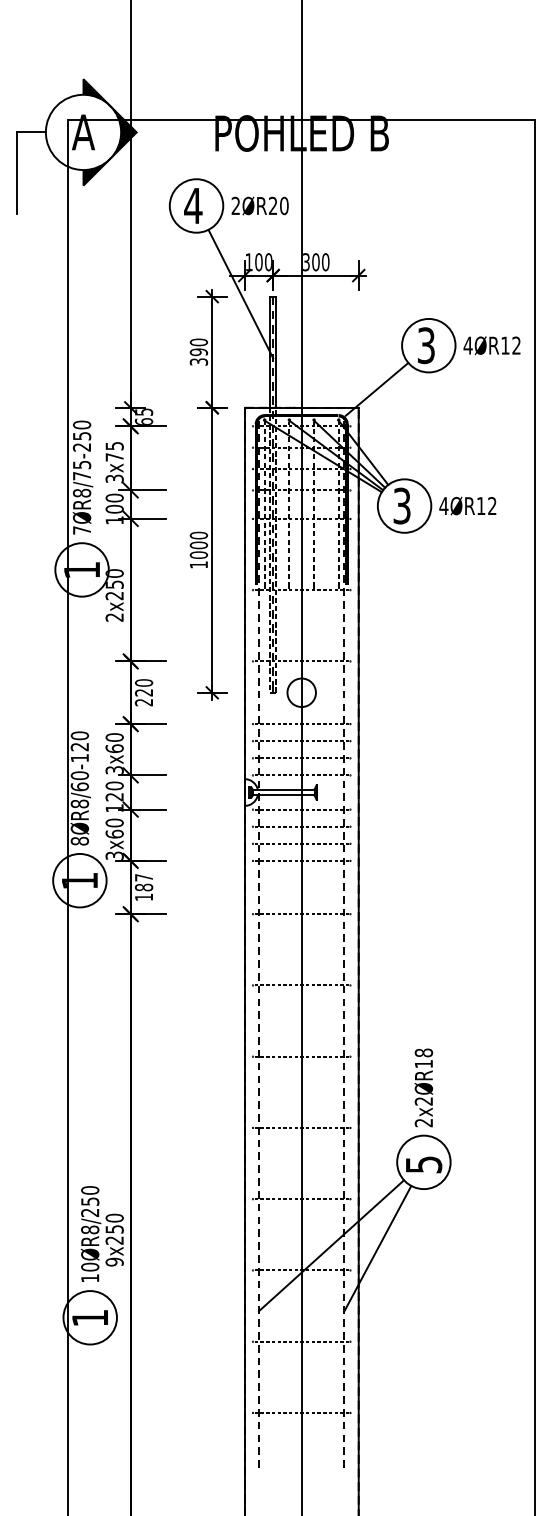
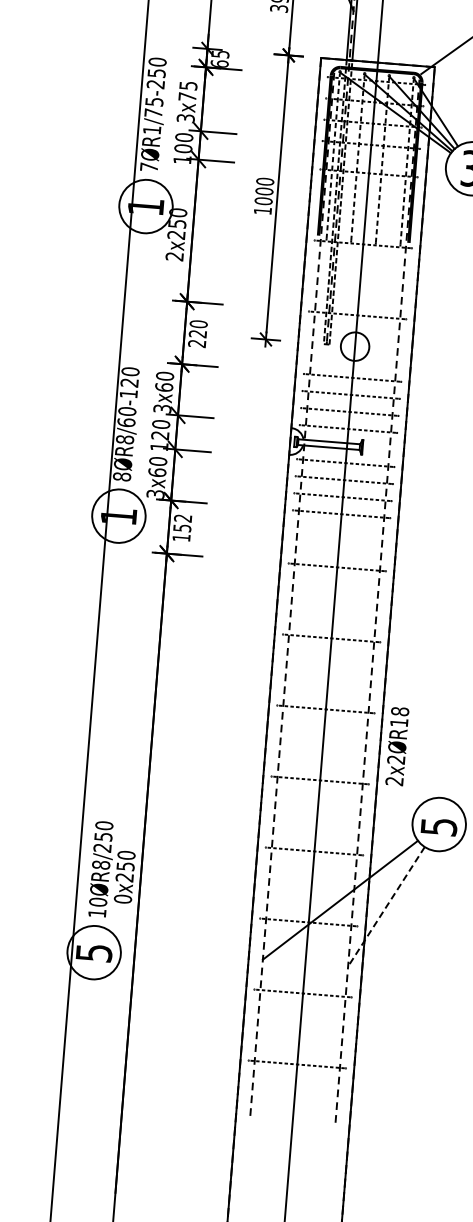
text: (81, 492) -> (151, 129), 7ØR8/75-250 -> 7ØR1/75-250
text: (143, 882) -> (182, 523), 187 -> 152
text: (423, 1087) -> (396, 746), moved
line: (377, 1249) -> (385, 907), solid -> dashed
text: (114, 1262) -> (122, 899), 9x250 -> 0x250
text: (90, 1318) -> (94, 953), 1 -> 5

